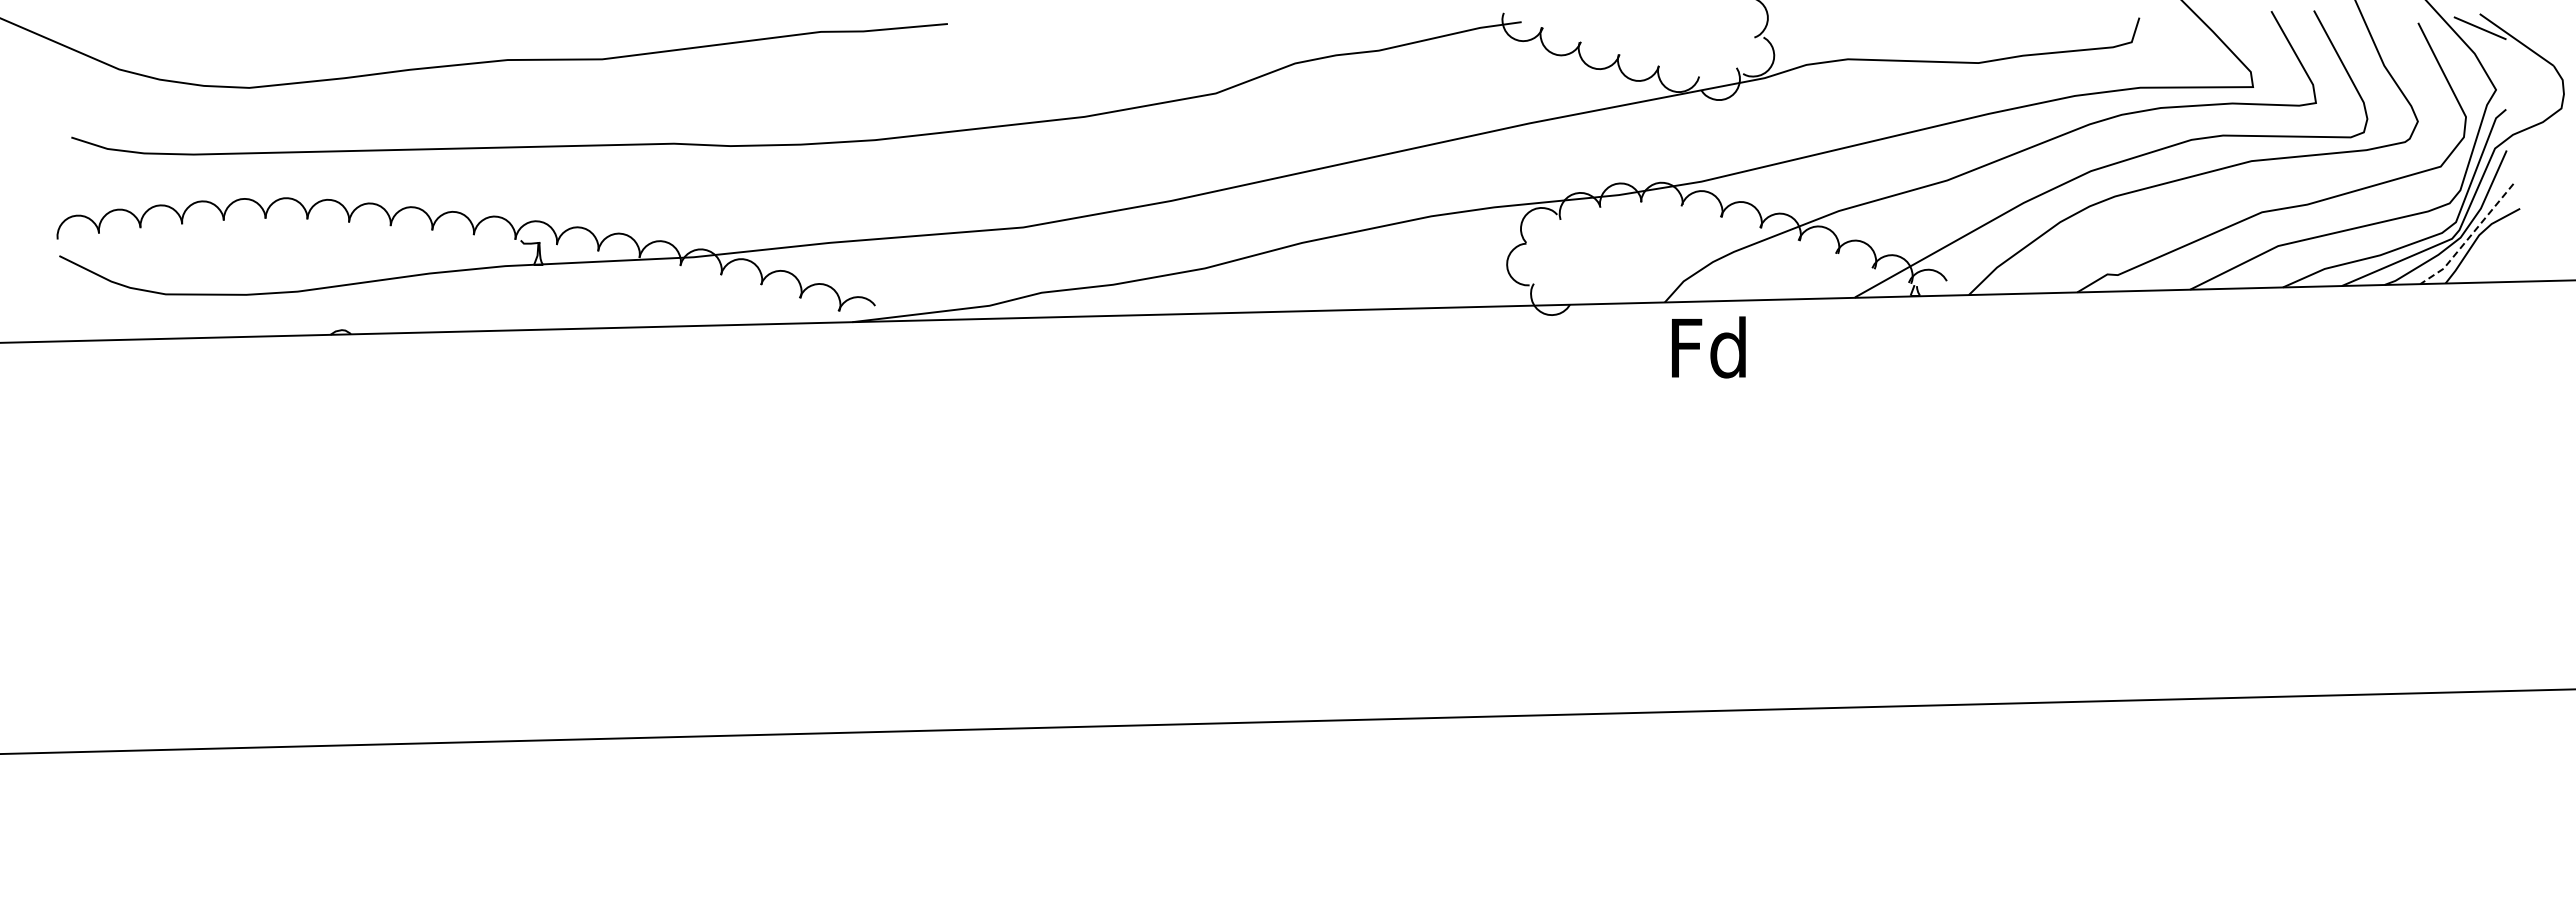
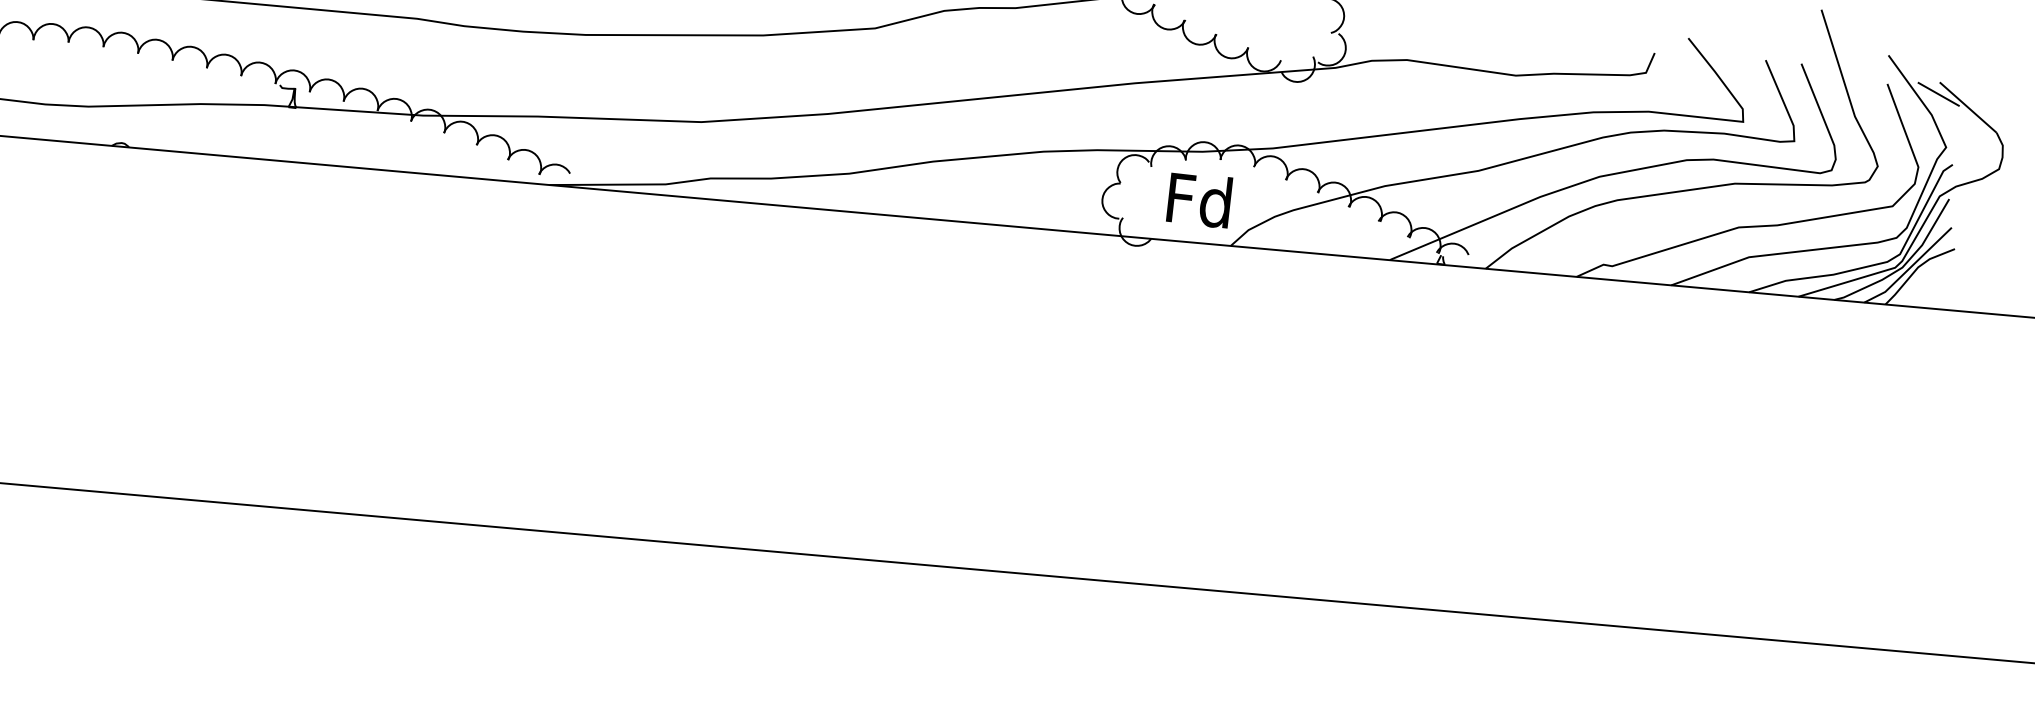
line: (2469, 237) -> (1909, 268), dashed -> solid
text: (1708, 347) -> (1199, 200), moved

